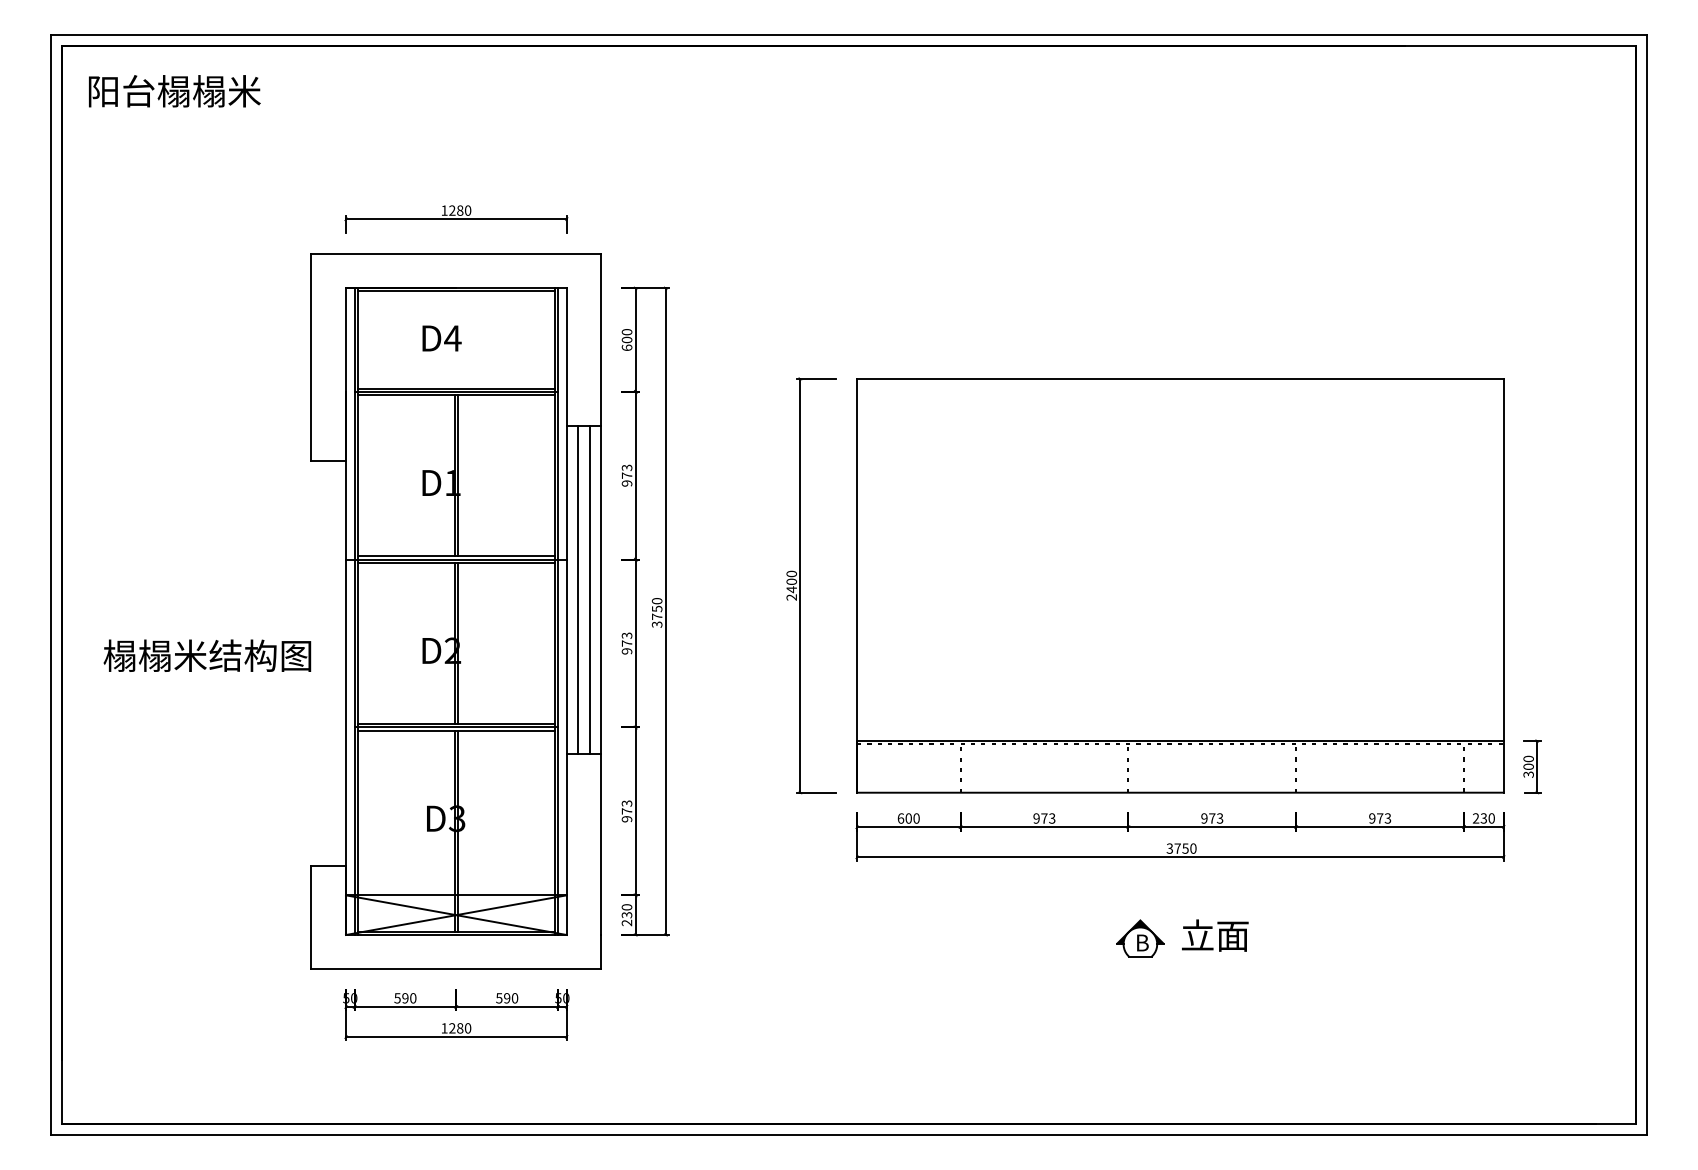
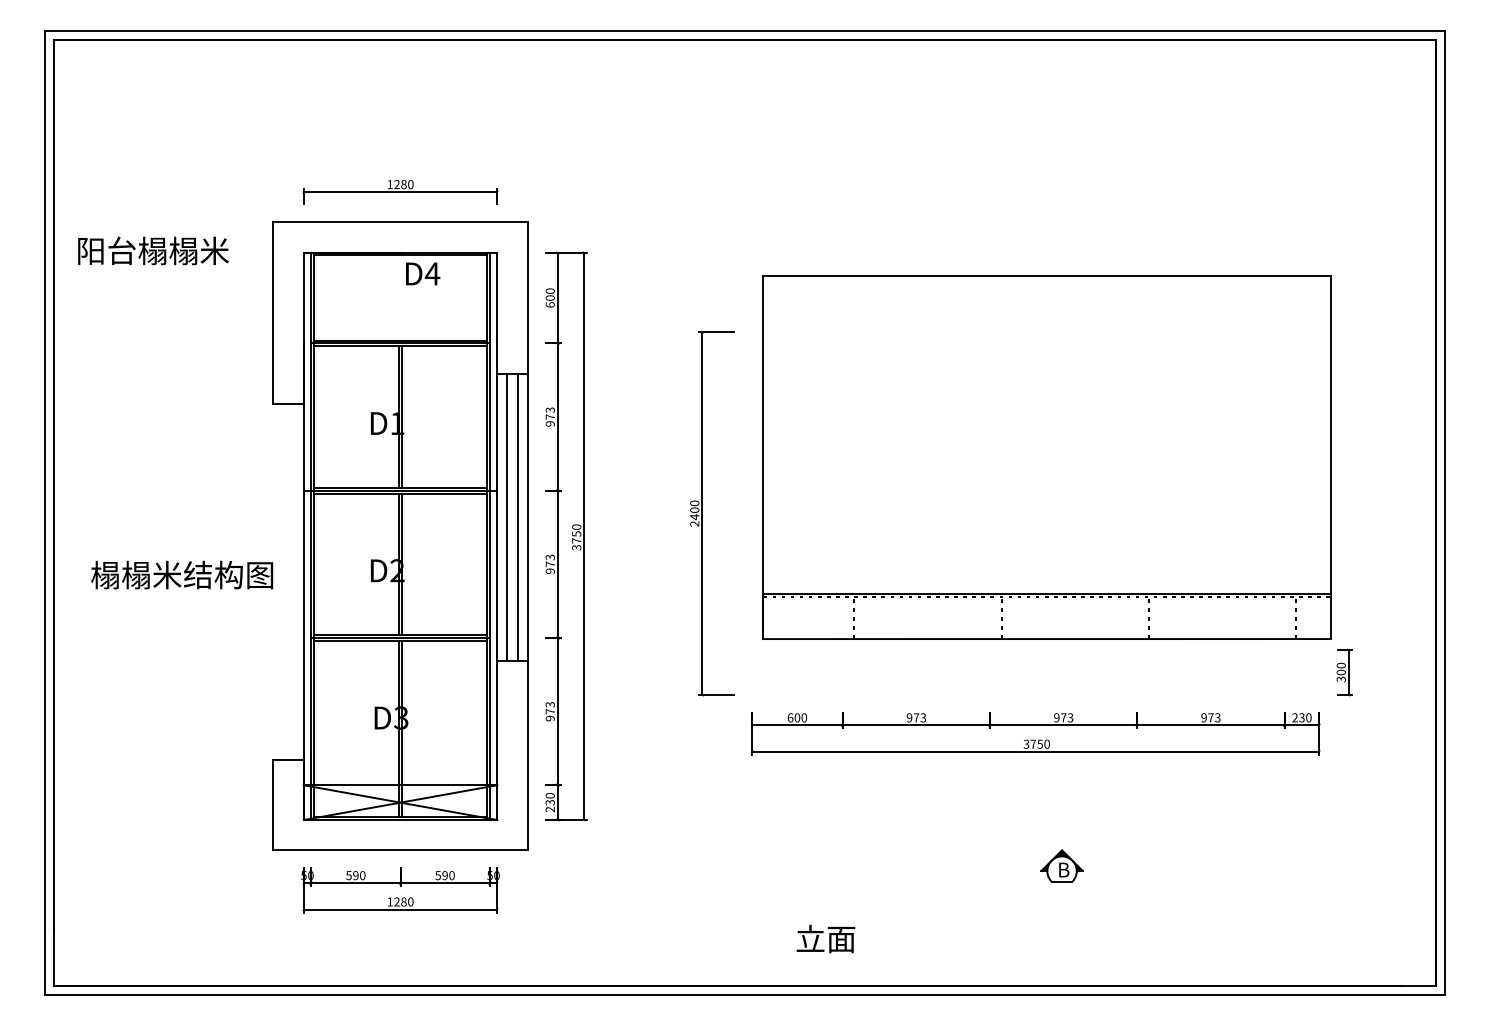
text: (174, 91) -> (153, 251), moved
text: (441, 338) -> (422, 273), moved
part: (1180, 585) -> (1047, 457), moved
text: (1215, 935) -> (826, 938), moved
part: (1140, 938) -> (1062, 866), moved

